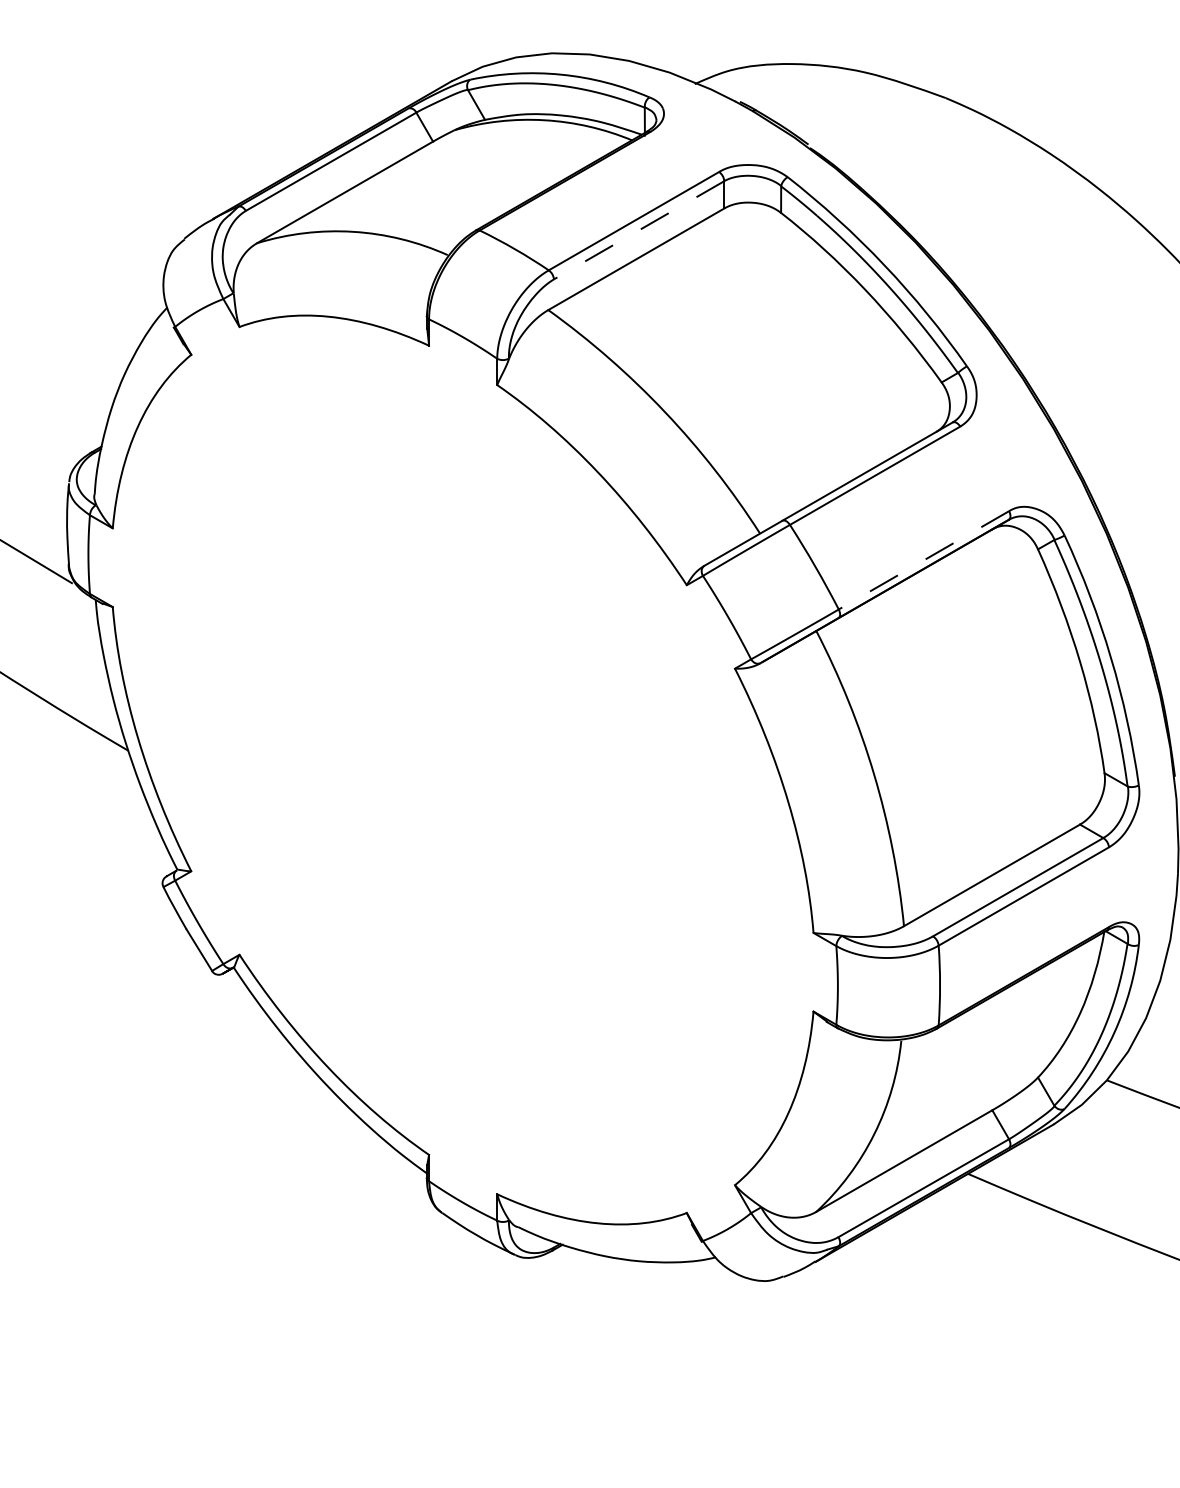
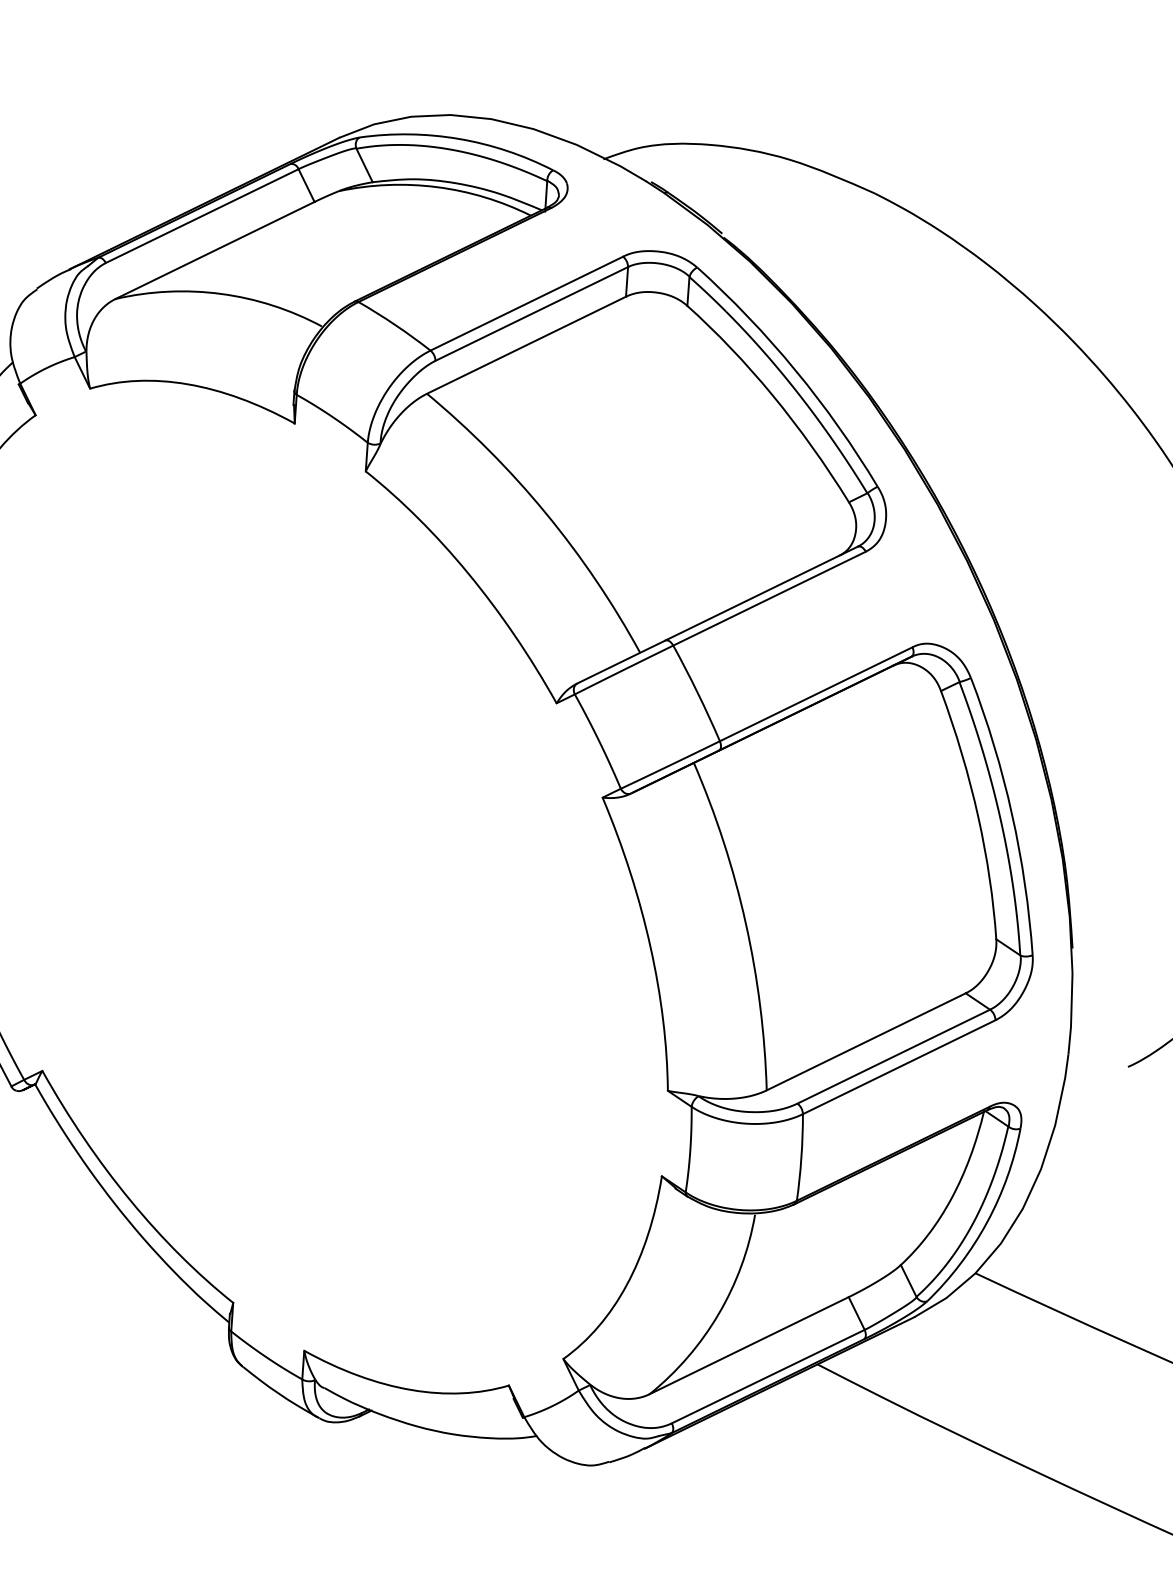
line: (638, 230) -> (531, 314), dashed -> solid
line: (923, 560) -> (815, 694), dashed -> solid

